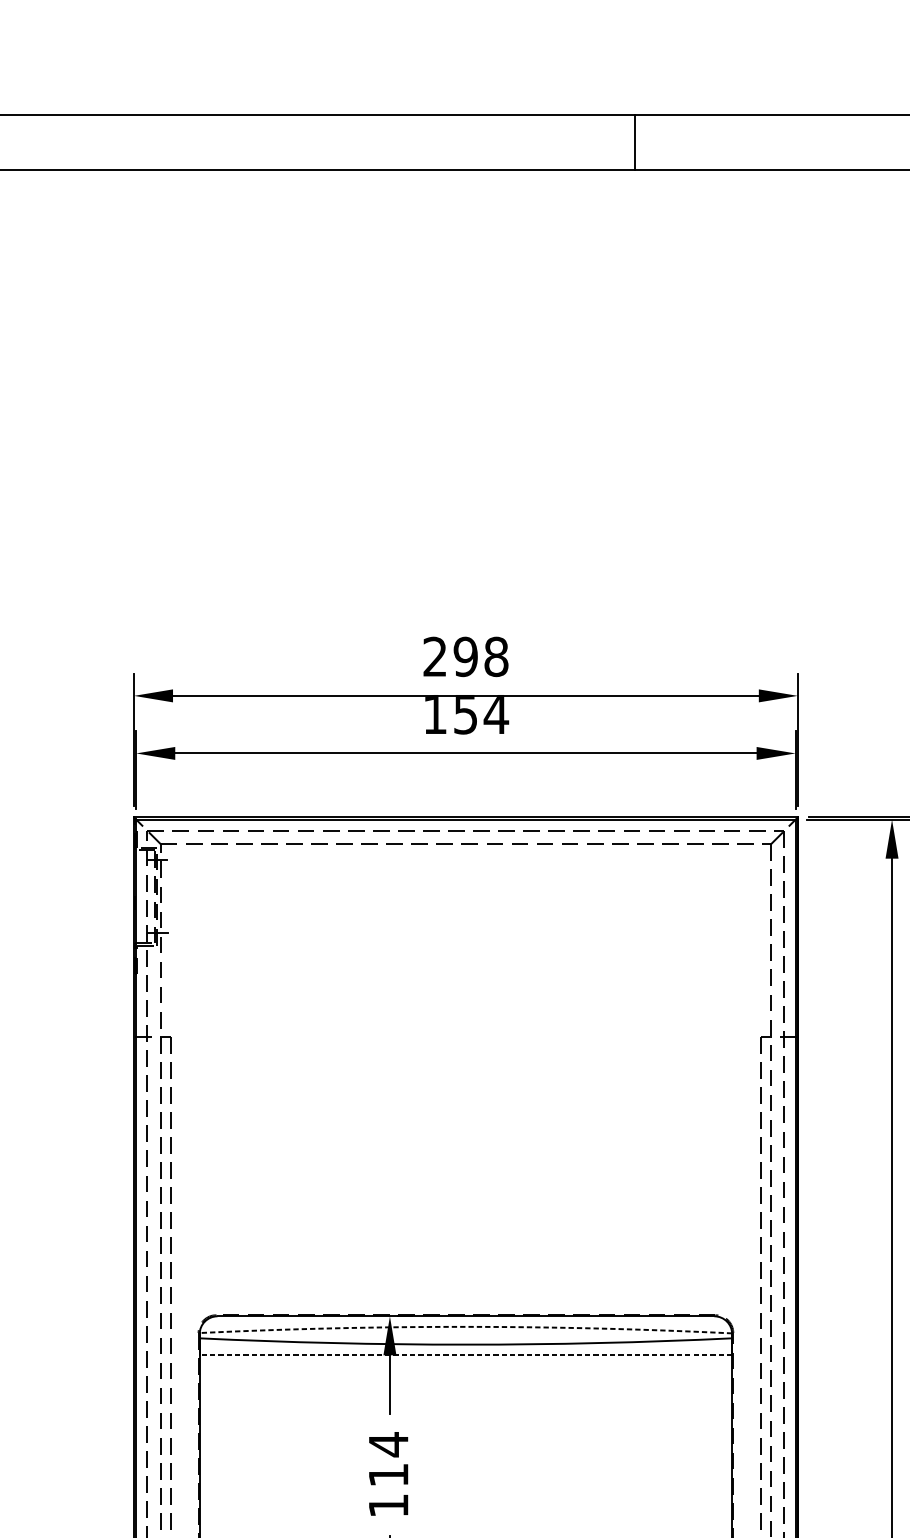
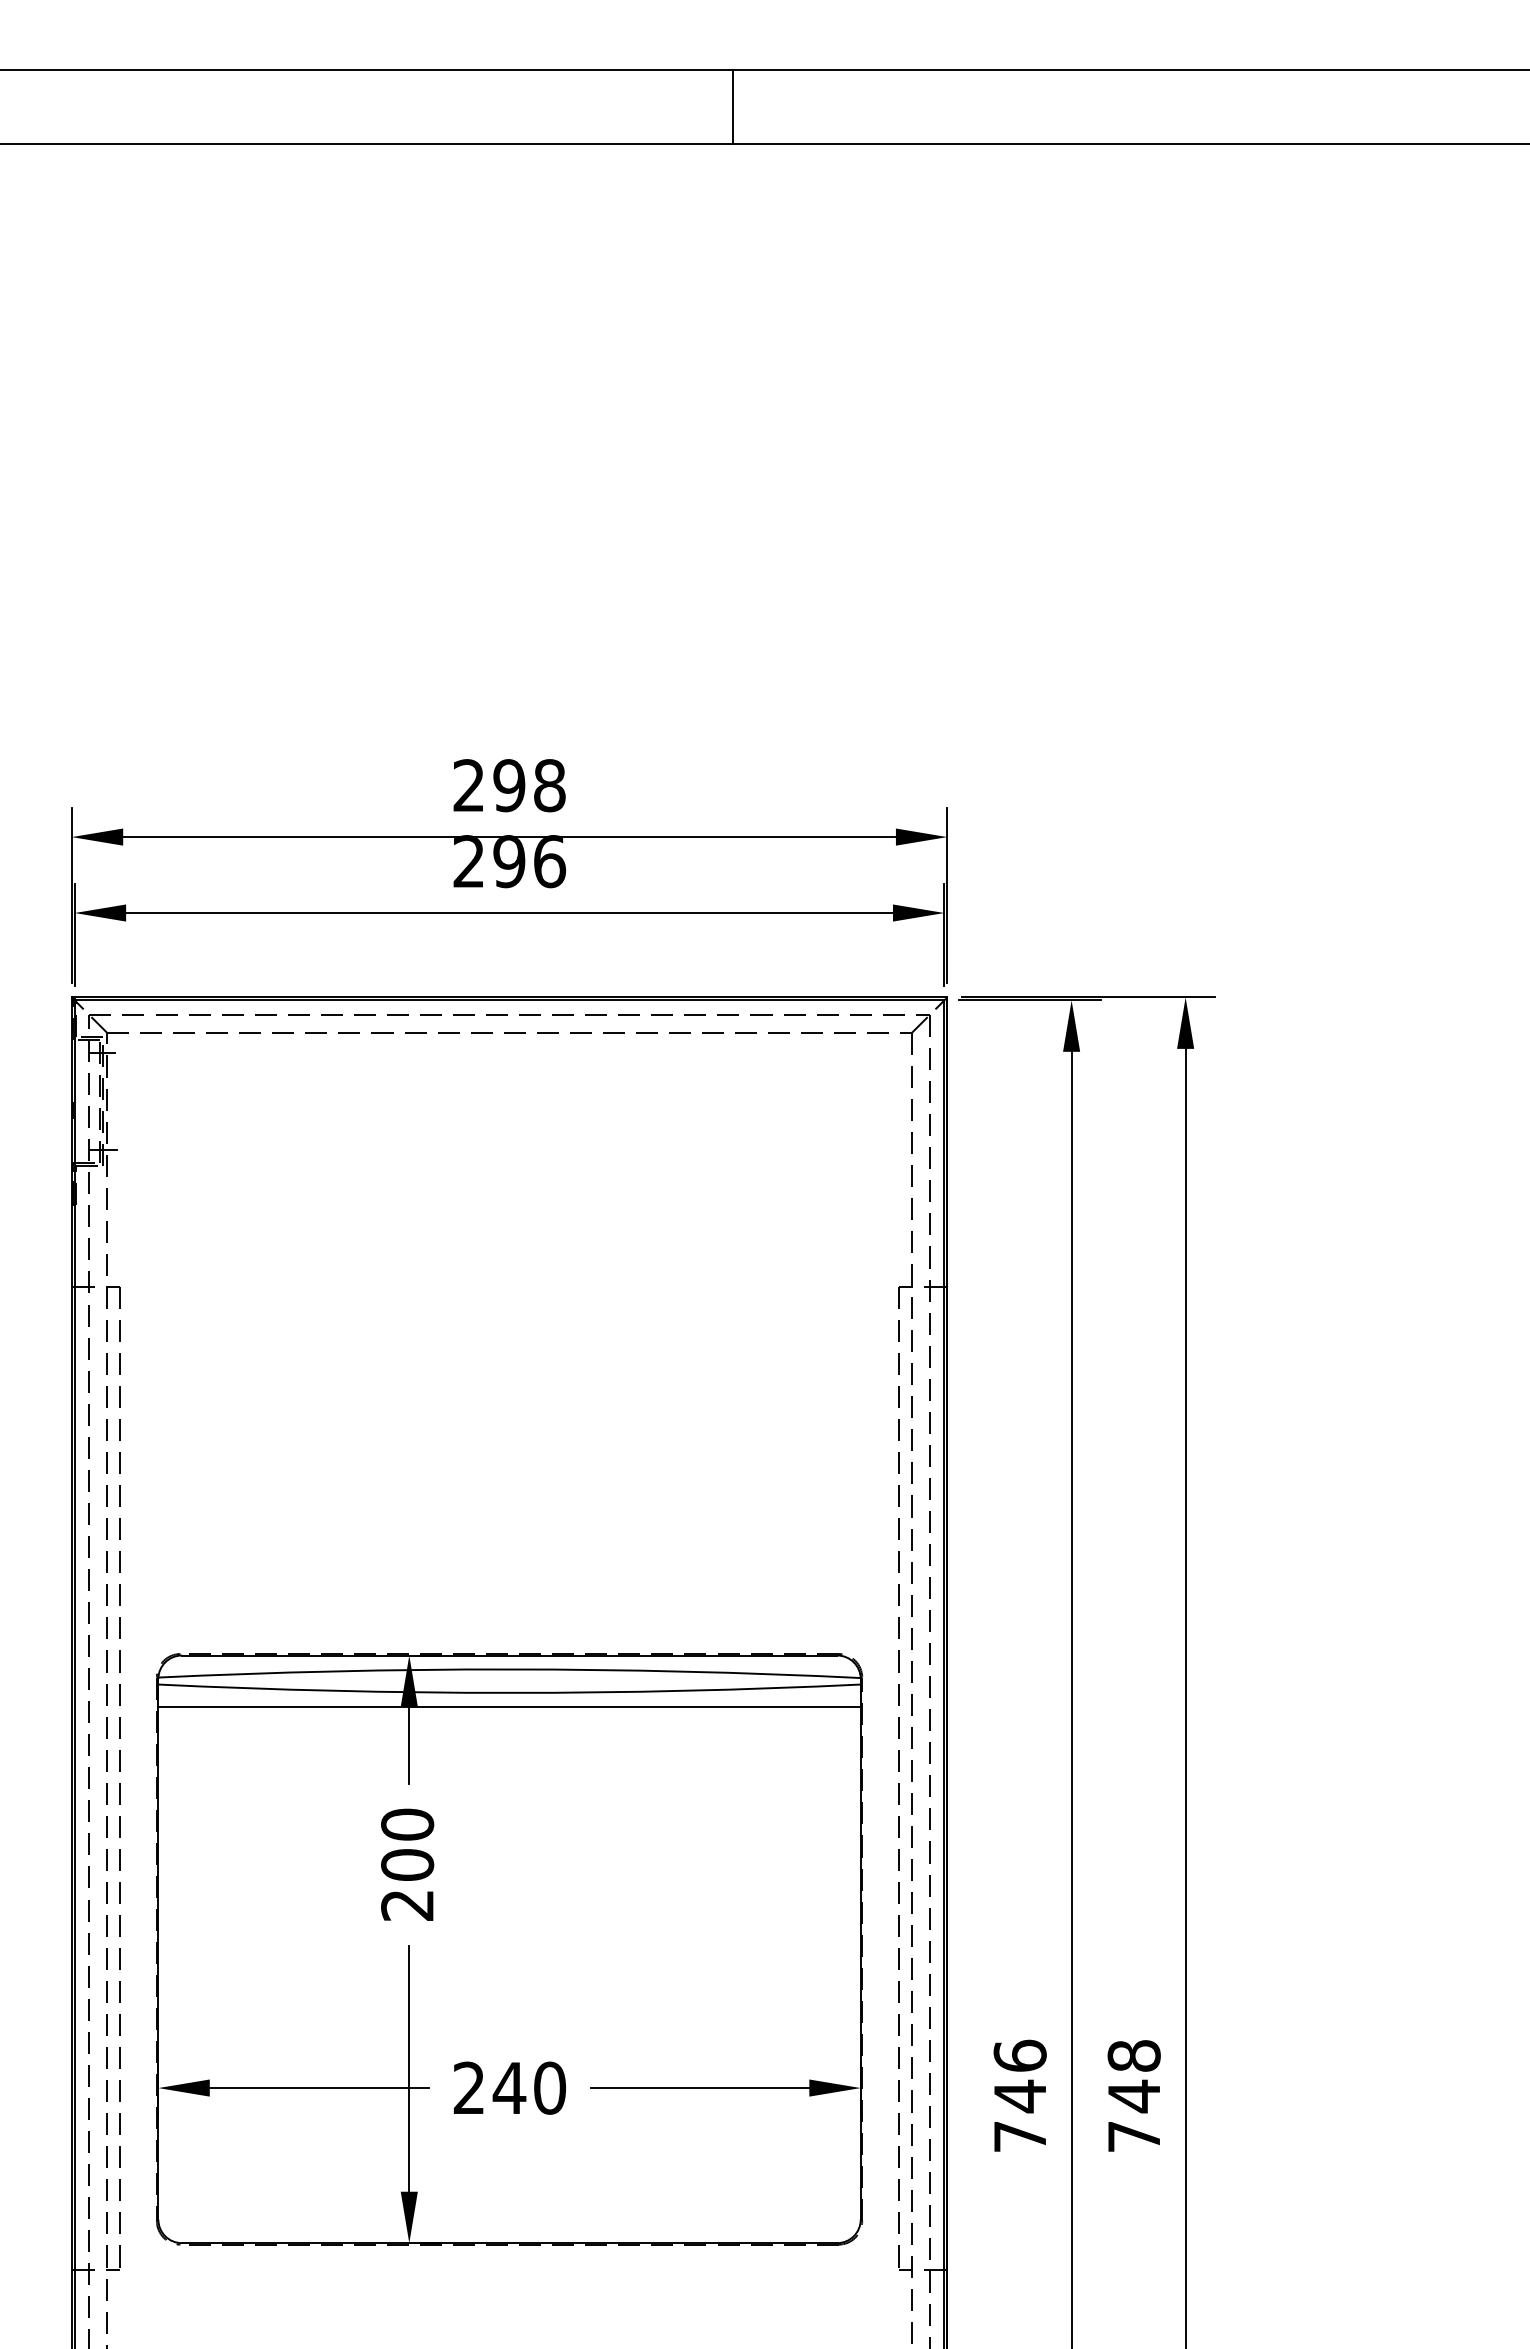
text: (465, 714) -> (509, 861), 154 -> 296
arc: (465, 1326) -> (509, 1669), dashed -> solid
line: (465, 1354) -> (509, 1706), dashed -> solid
text: (388, 1474) -> (407, 1864), 114 -> 200

